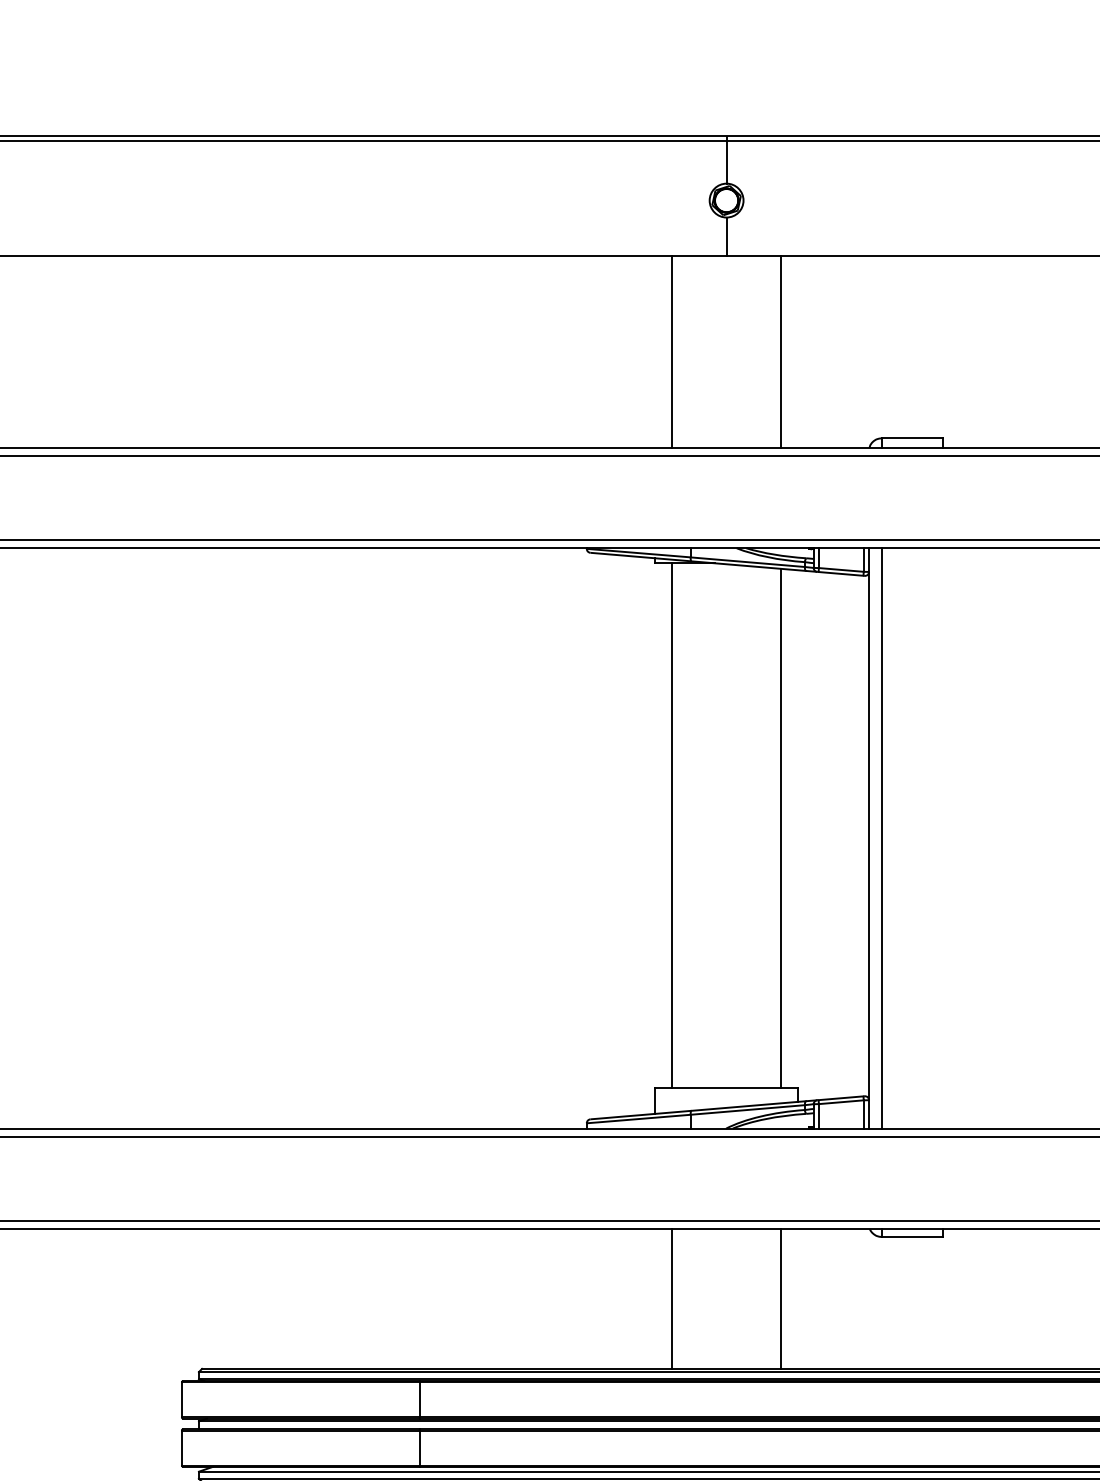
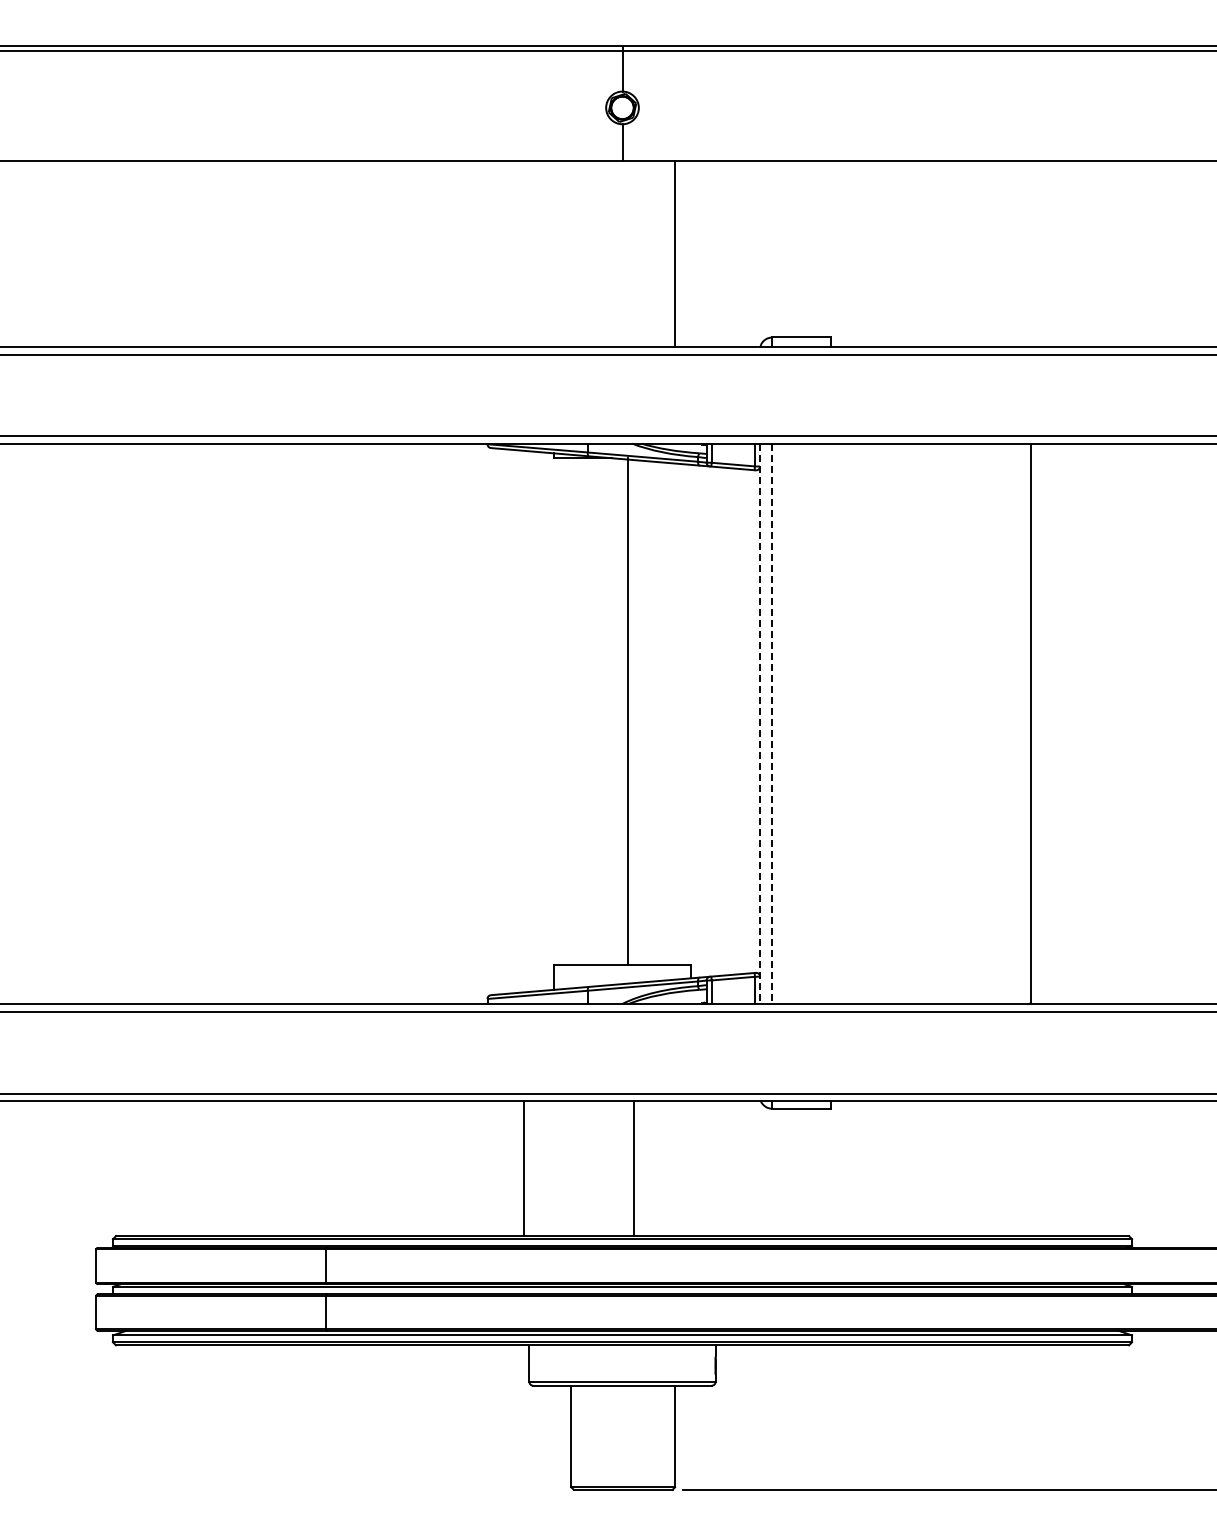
line: (671, 351) -> (569, 253), removed
line: (671, 825) -> (627, 711), moved
line: (781, 828) -> (675, 714), removed
line: (869, 839) -> (760, 724), solid -> dashed
line: (881, 839) -> (772, 724), solid -> dashed
line: (671, 1298) -> (523, 1168), moved
line: (781, 1298) -> (634, 1168), moved

